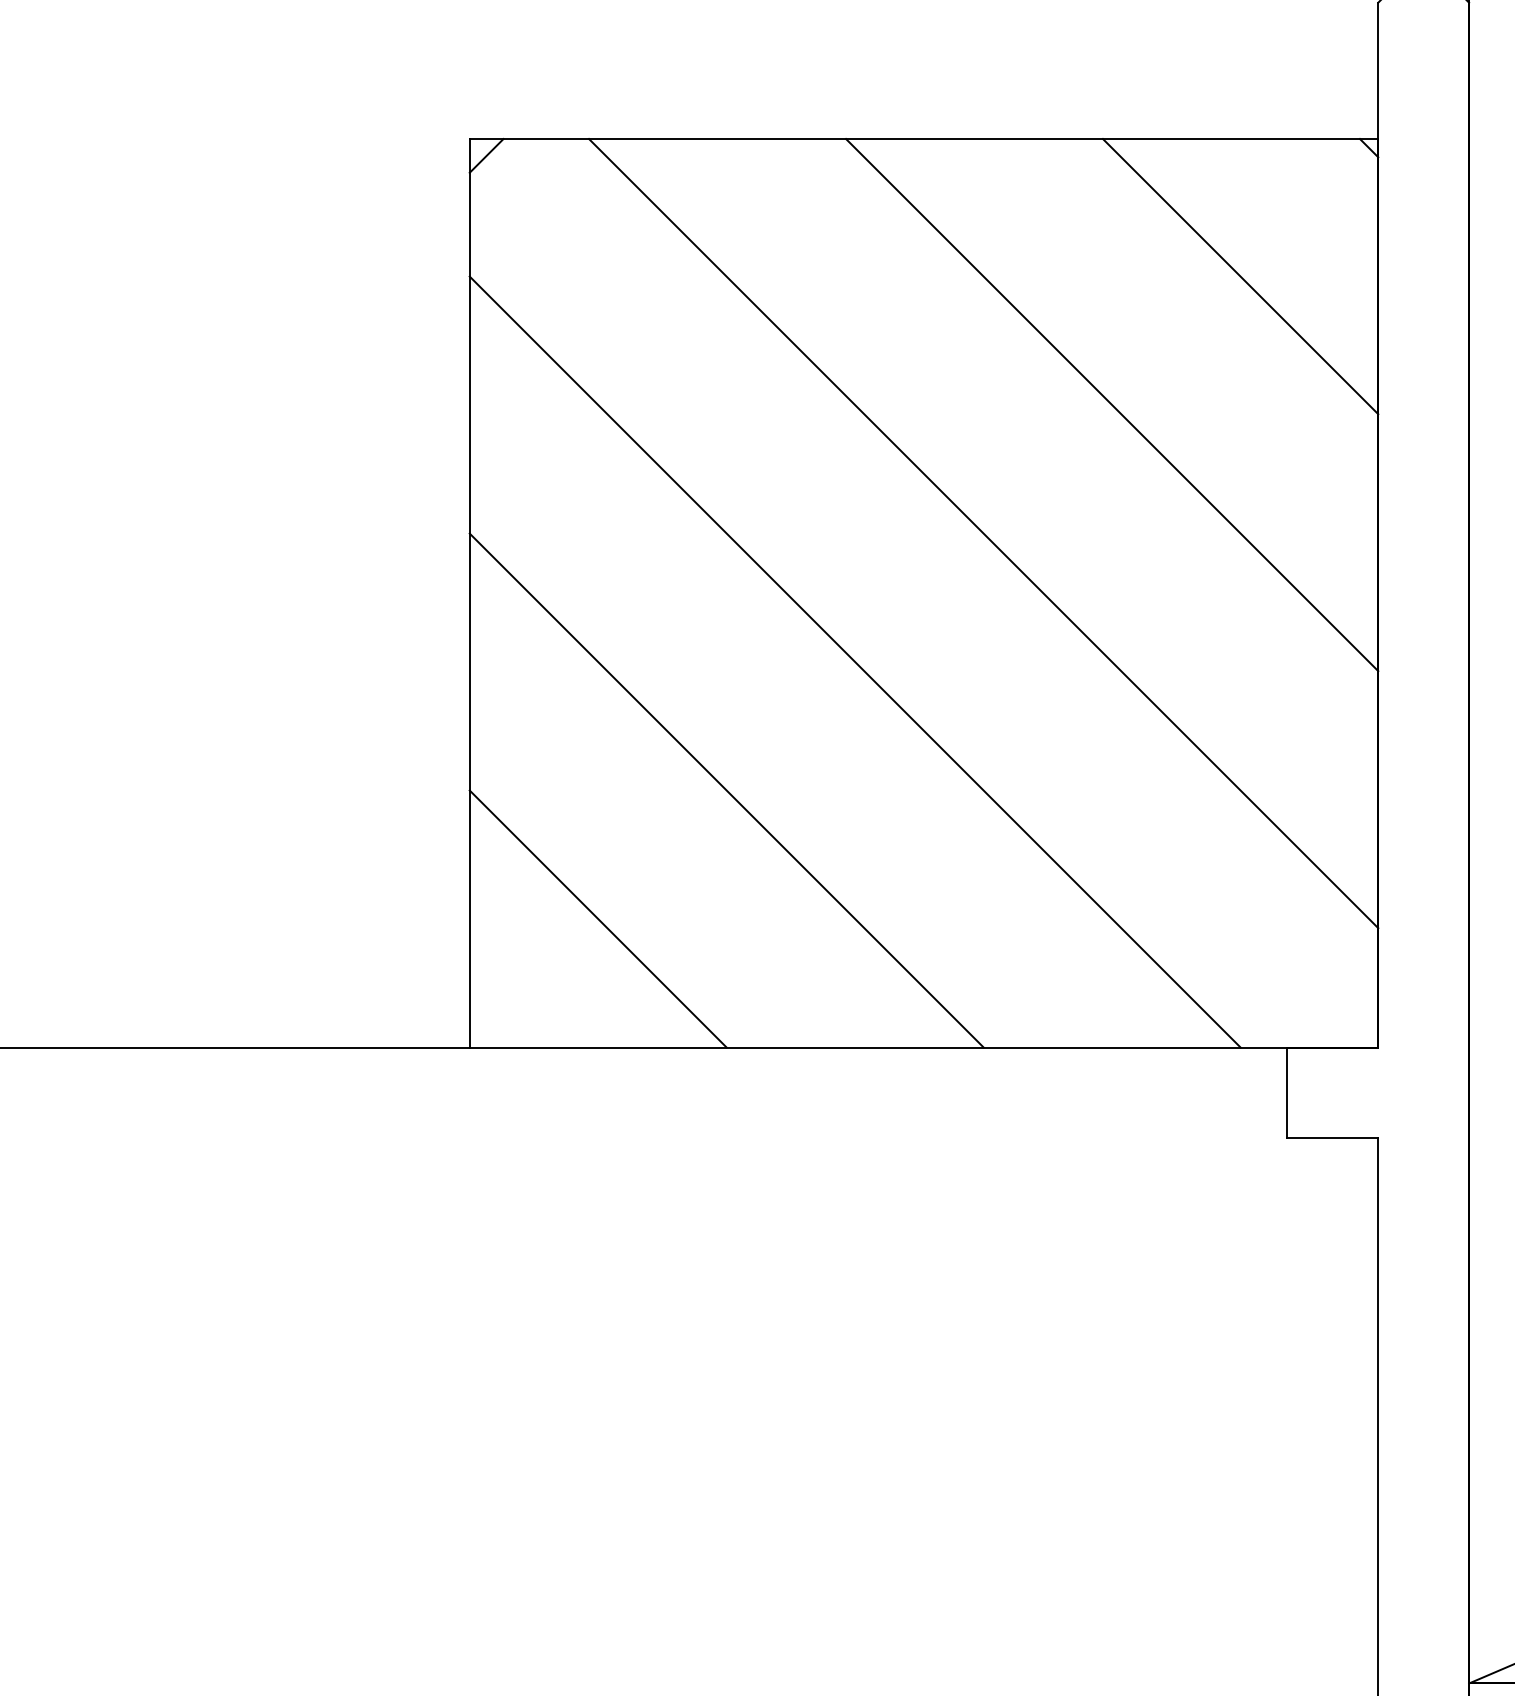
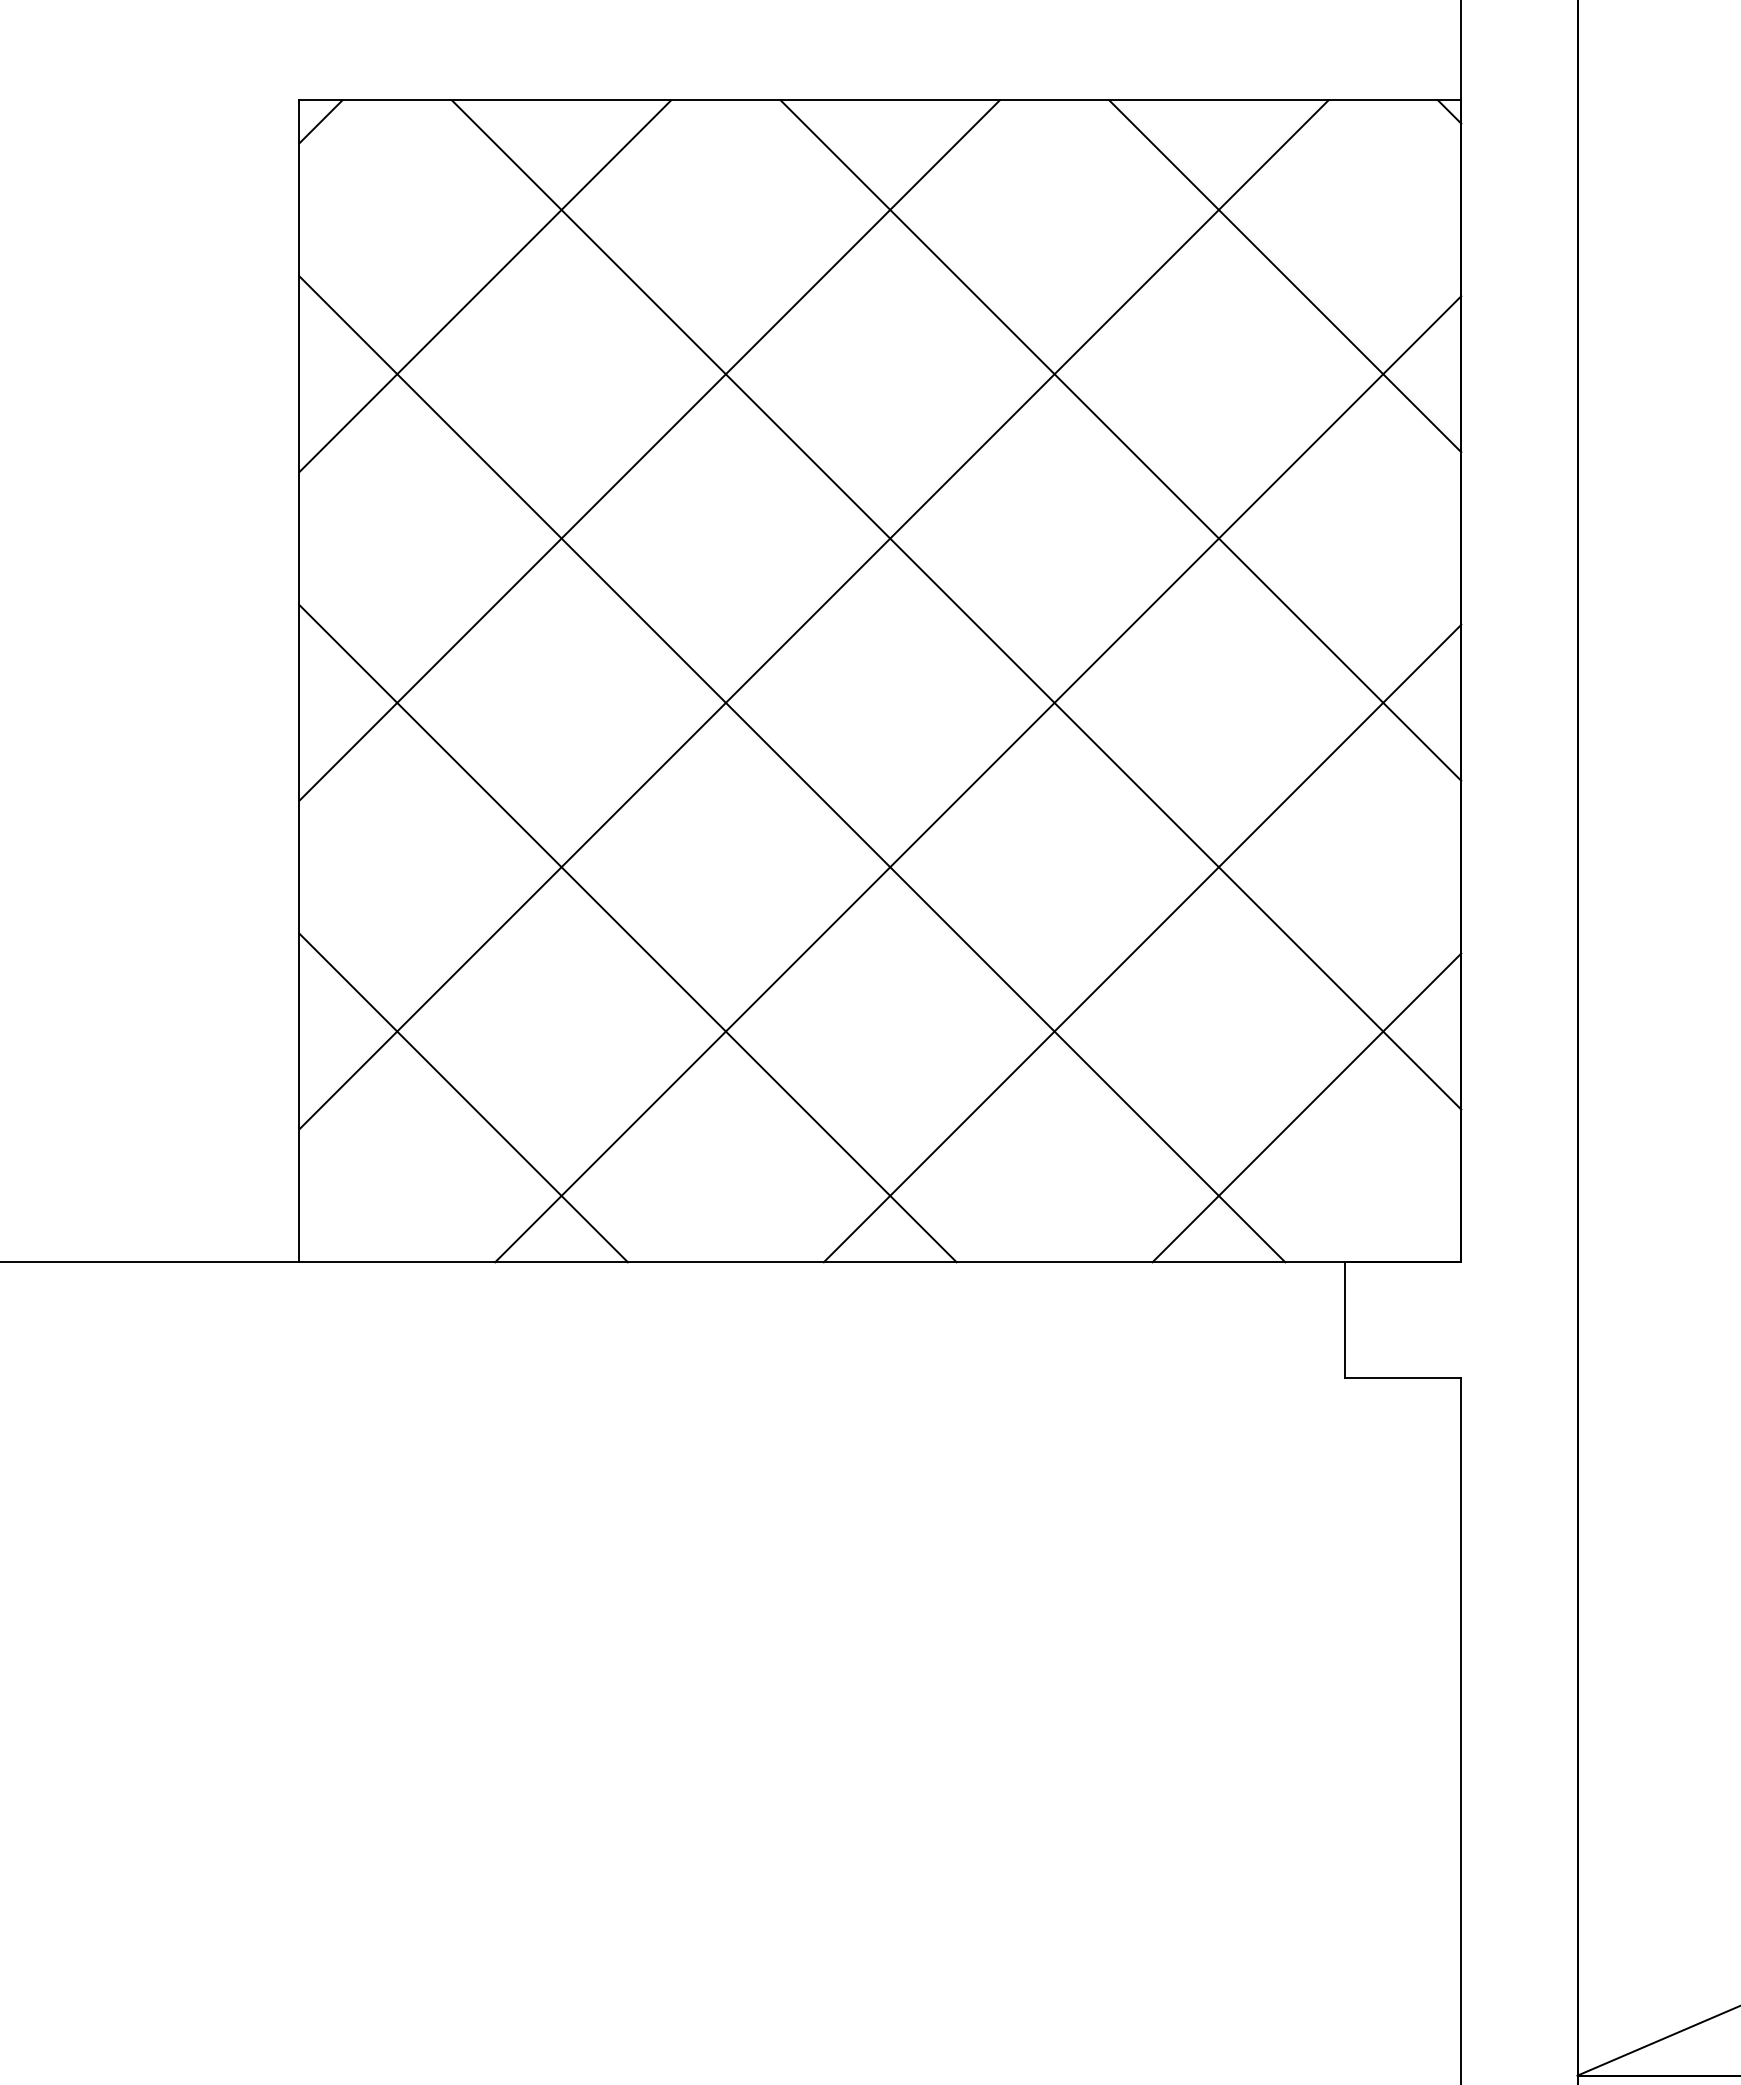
line: (614, 284) -> (484, 286), added
line: (743, 412) -> (649, 450), added
line: (871, 541) -> (813, 615), added
line: (1000, 669) -> (978, 778), added
line: (1128, 798) -> (1141, 943), added
line: (1257, 926) -> (1306, 1107), added

